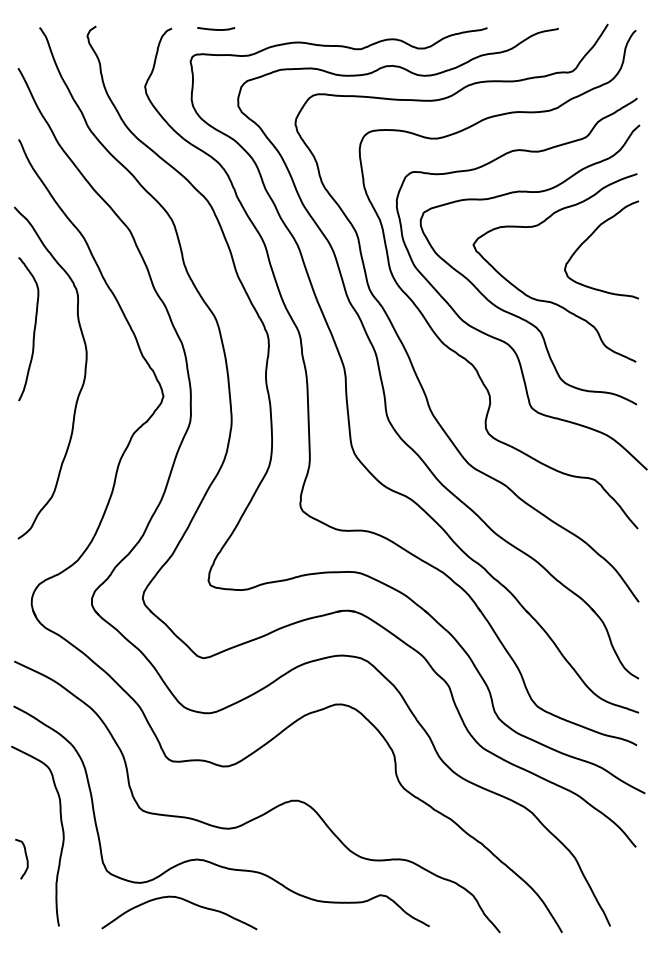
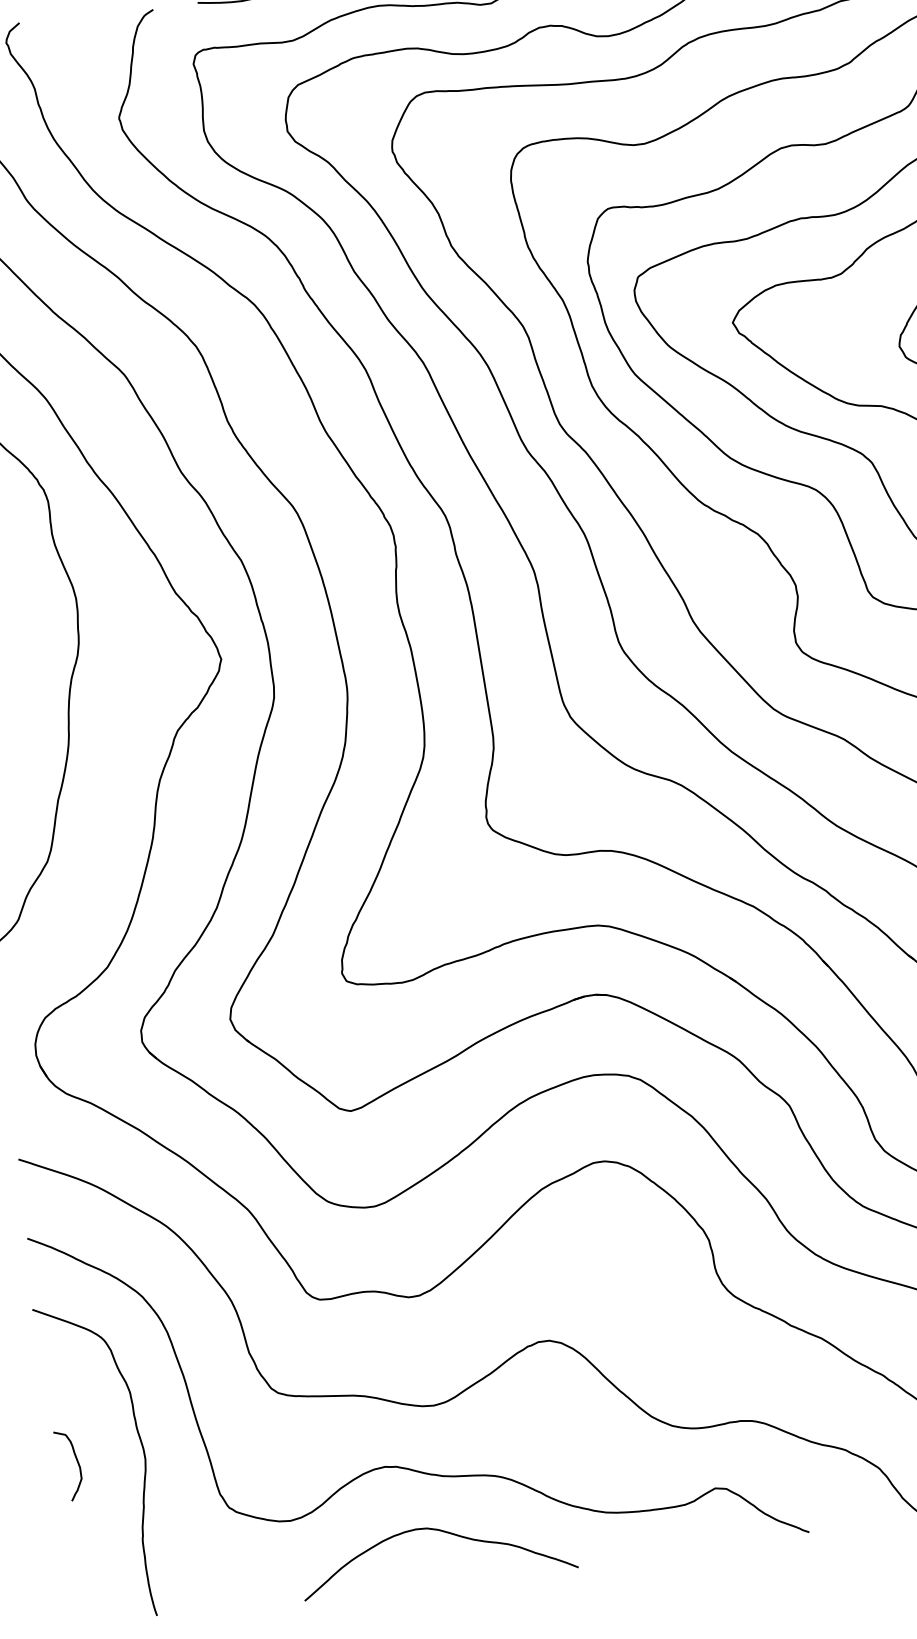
curve: (25, 857) -> (75, 1461), moved
curve: (185, 901) -> (446, 1534), moved

